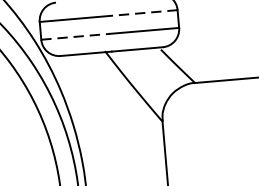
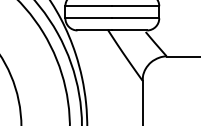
line: (142, 13) -> (135, 6), dashed -> solid
line: (76, 36) -> (89, 18), dashed -> solid

